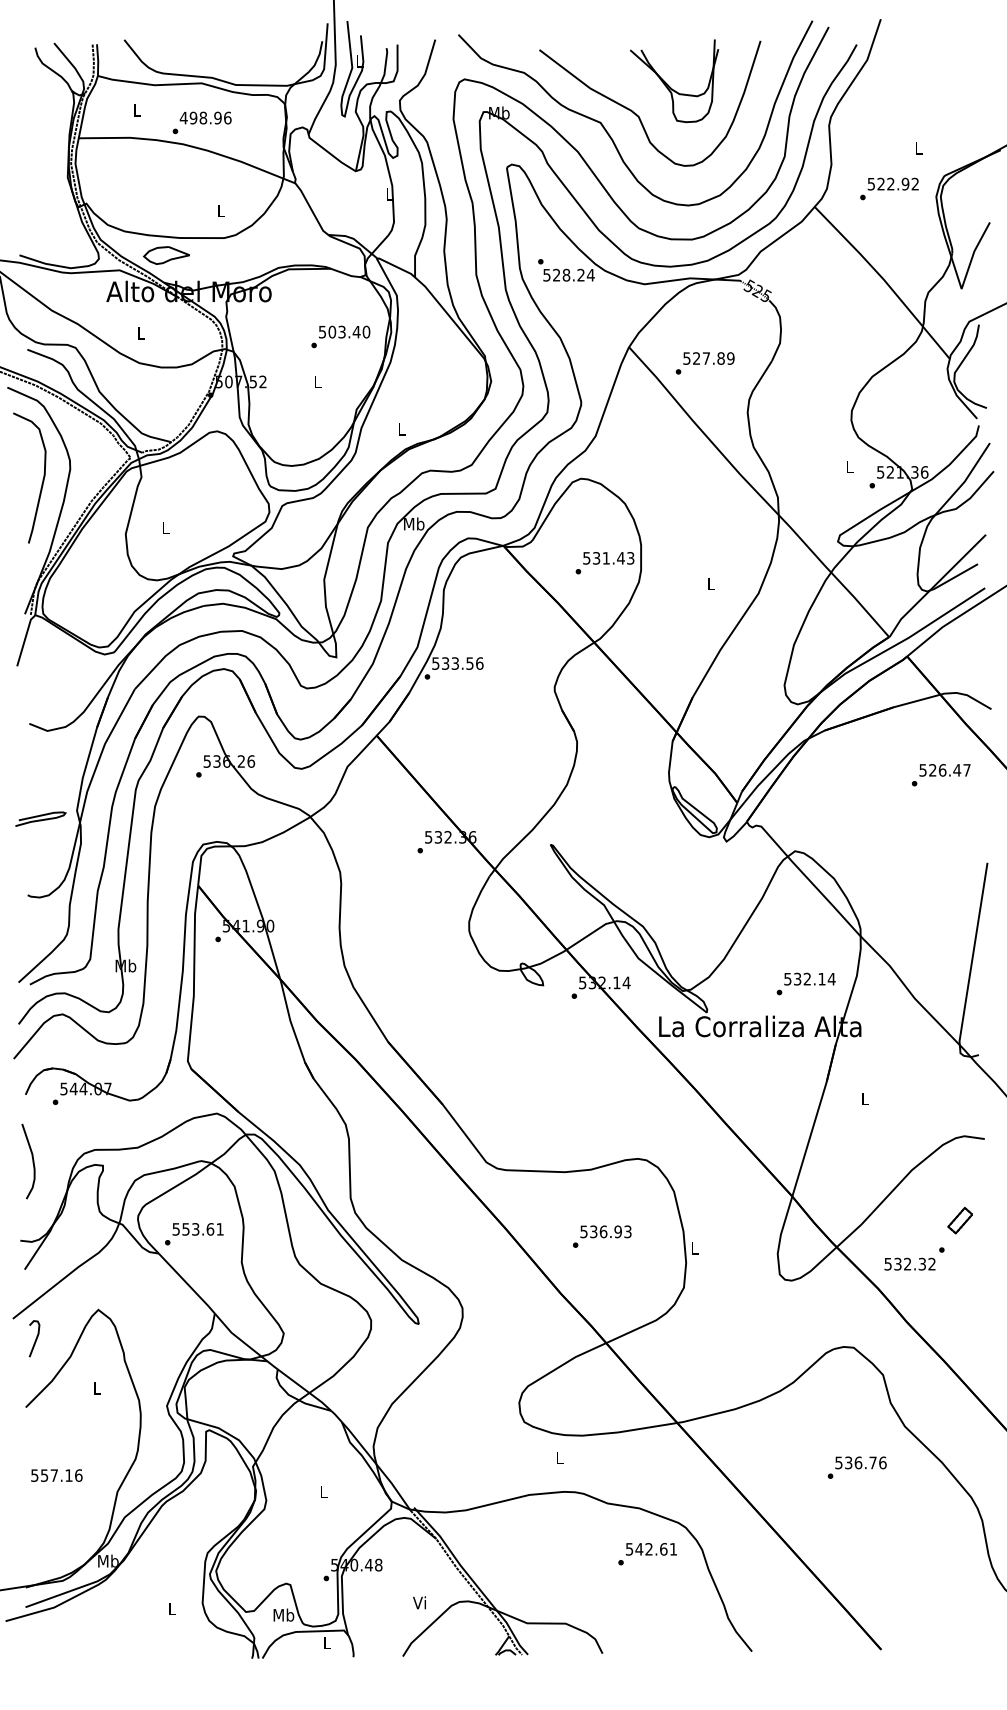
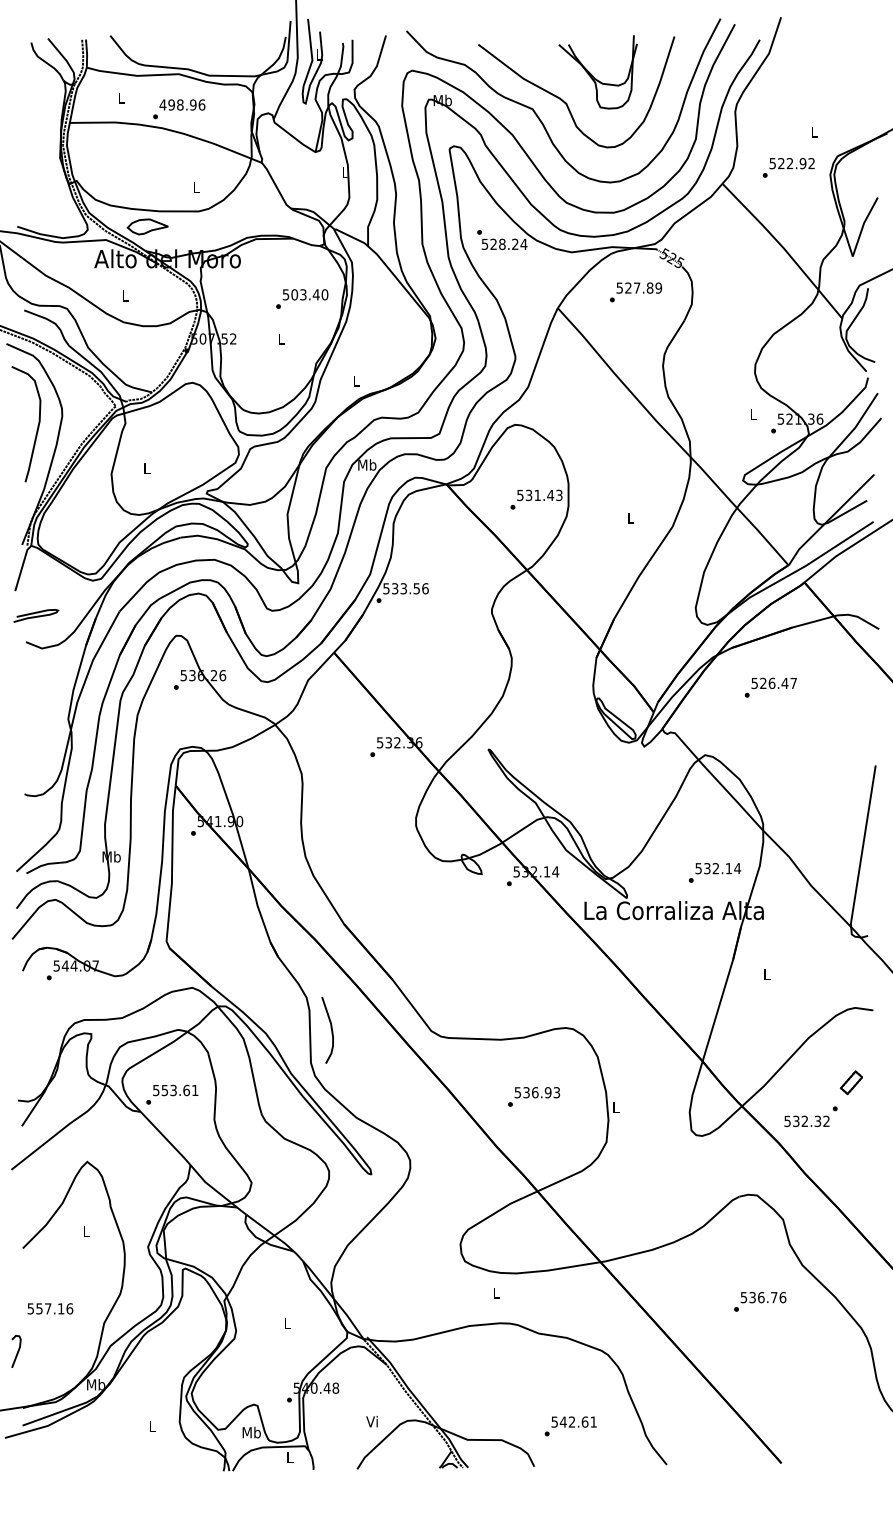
text: (704, 363) -> (635, 292), moved
text: (940, 775) -> (770, 687), moved
curve: (40, 819) -> (35, 616), moved
curve: (32, 1161) -> (331, 1030), moved
curve: (35, 1338) -> (17, 1351), moved
text: (647, 1554) -> (570, 1426), moved

